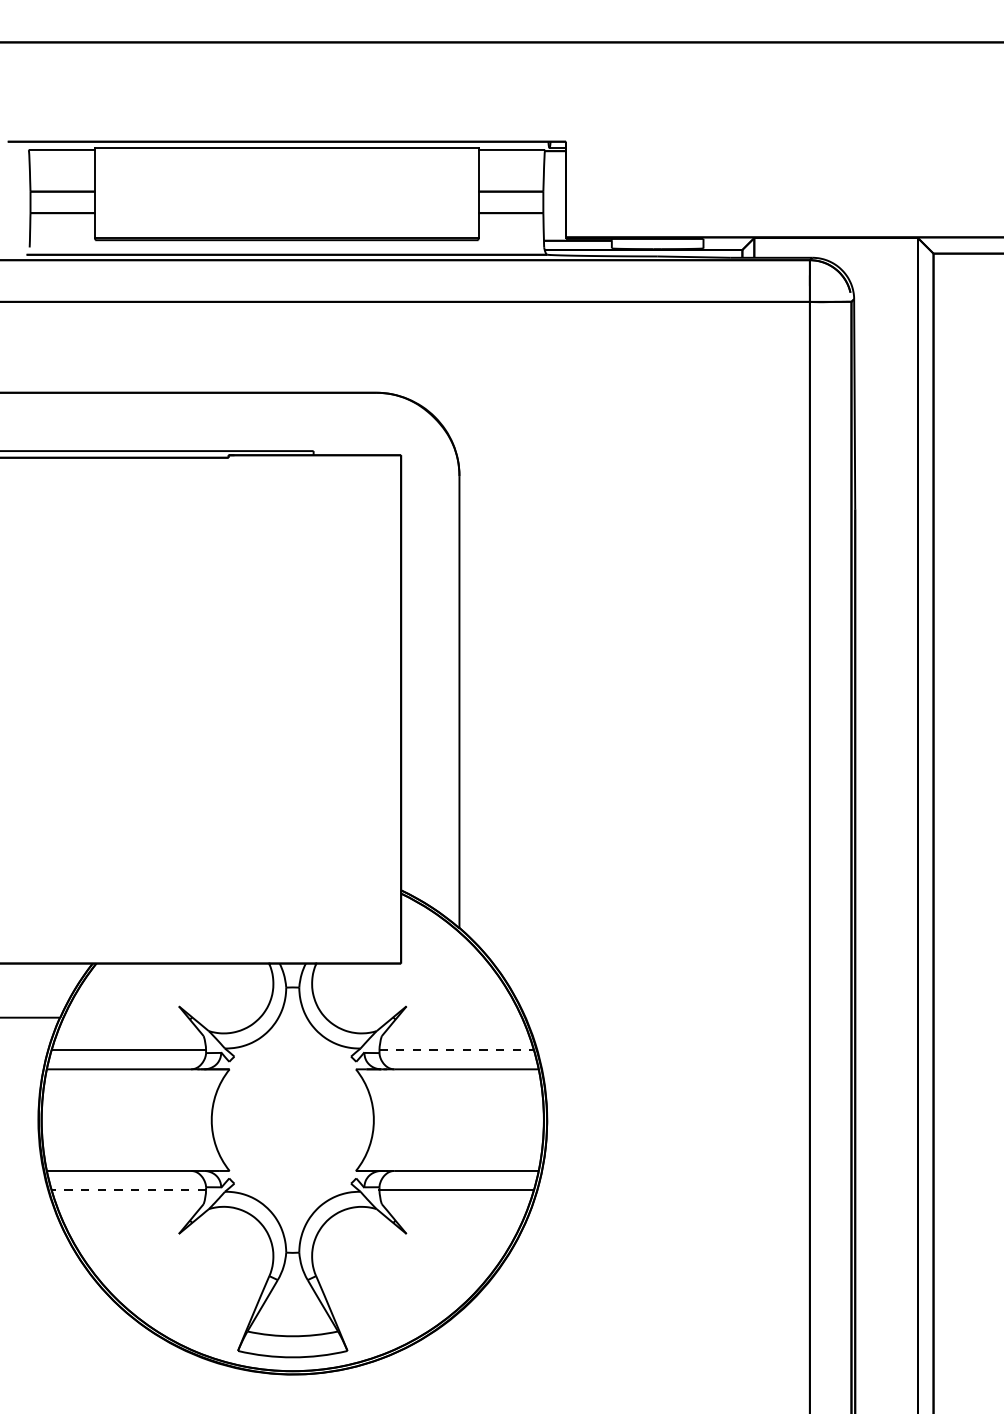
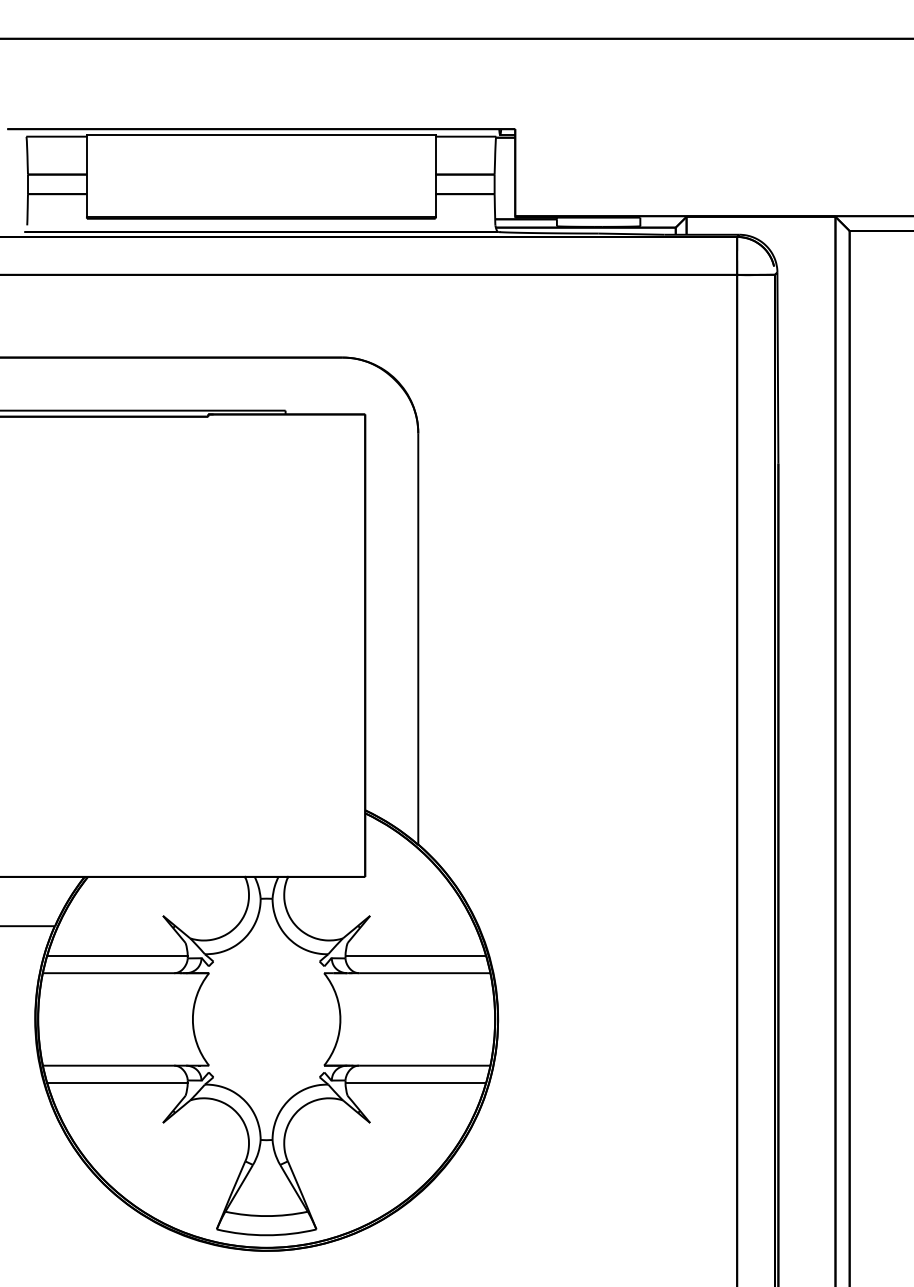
line: (457, 1050) -> (416, 956), dashed -> solid
line: (128, 1190) -> (117, 1083), dashed -> solid

